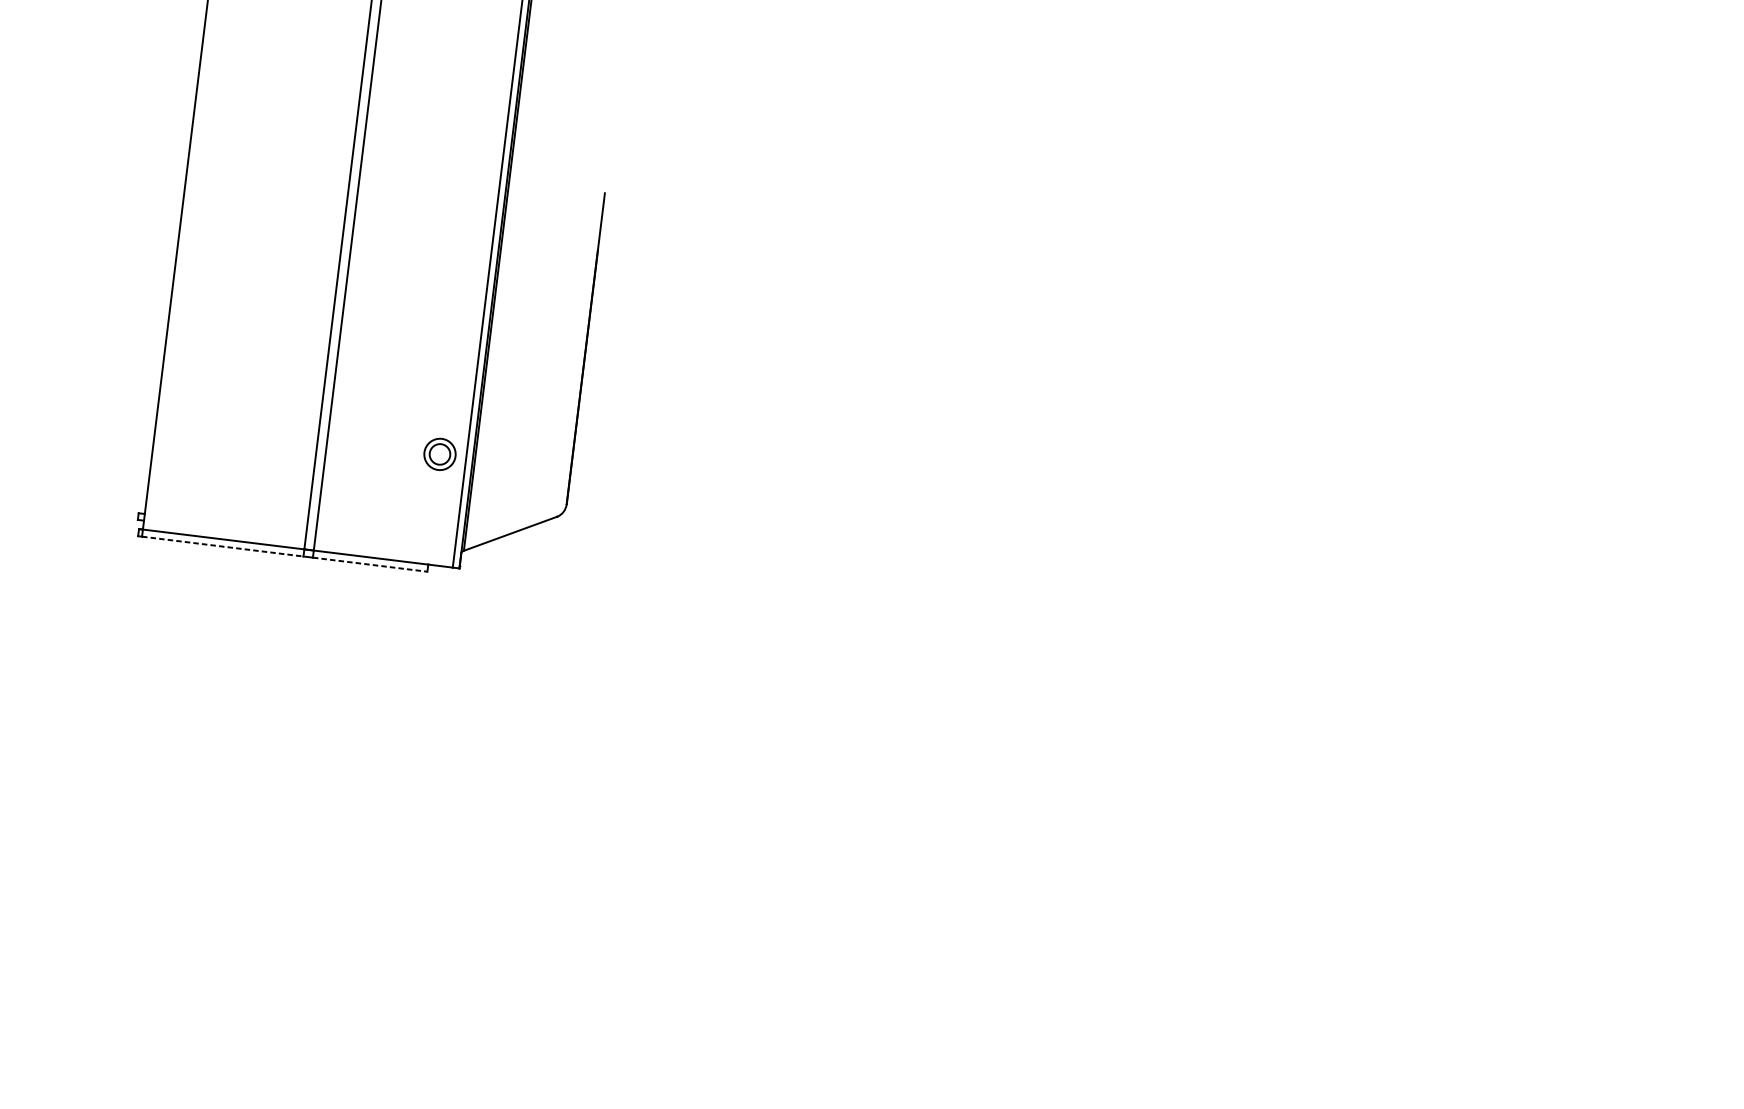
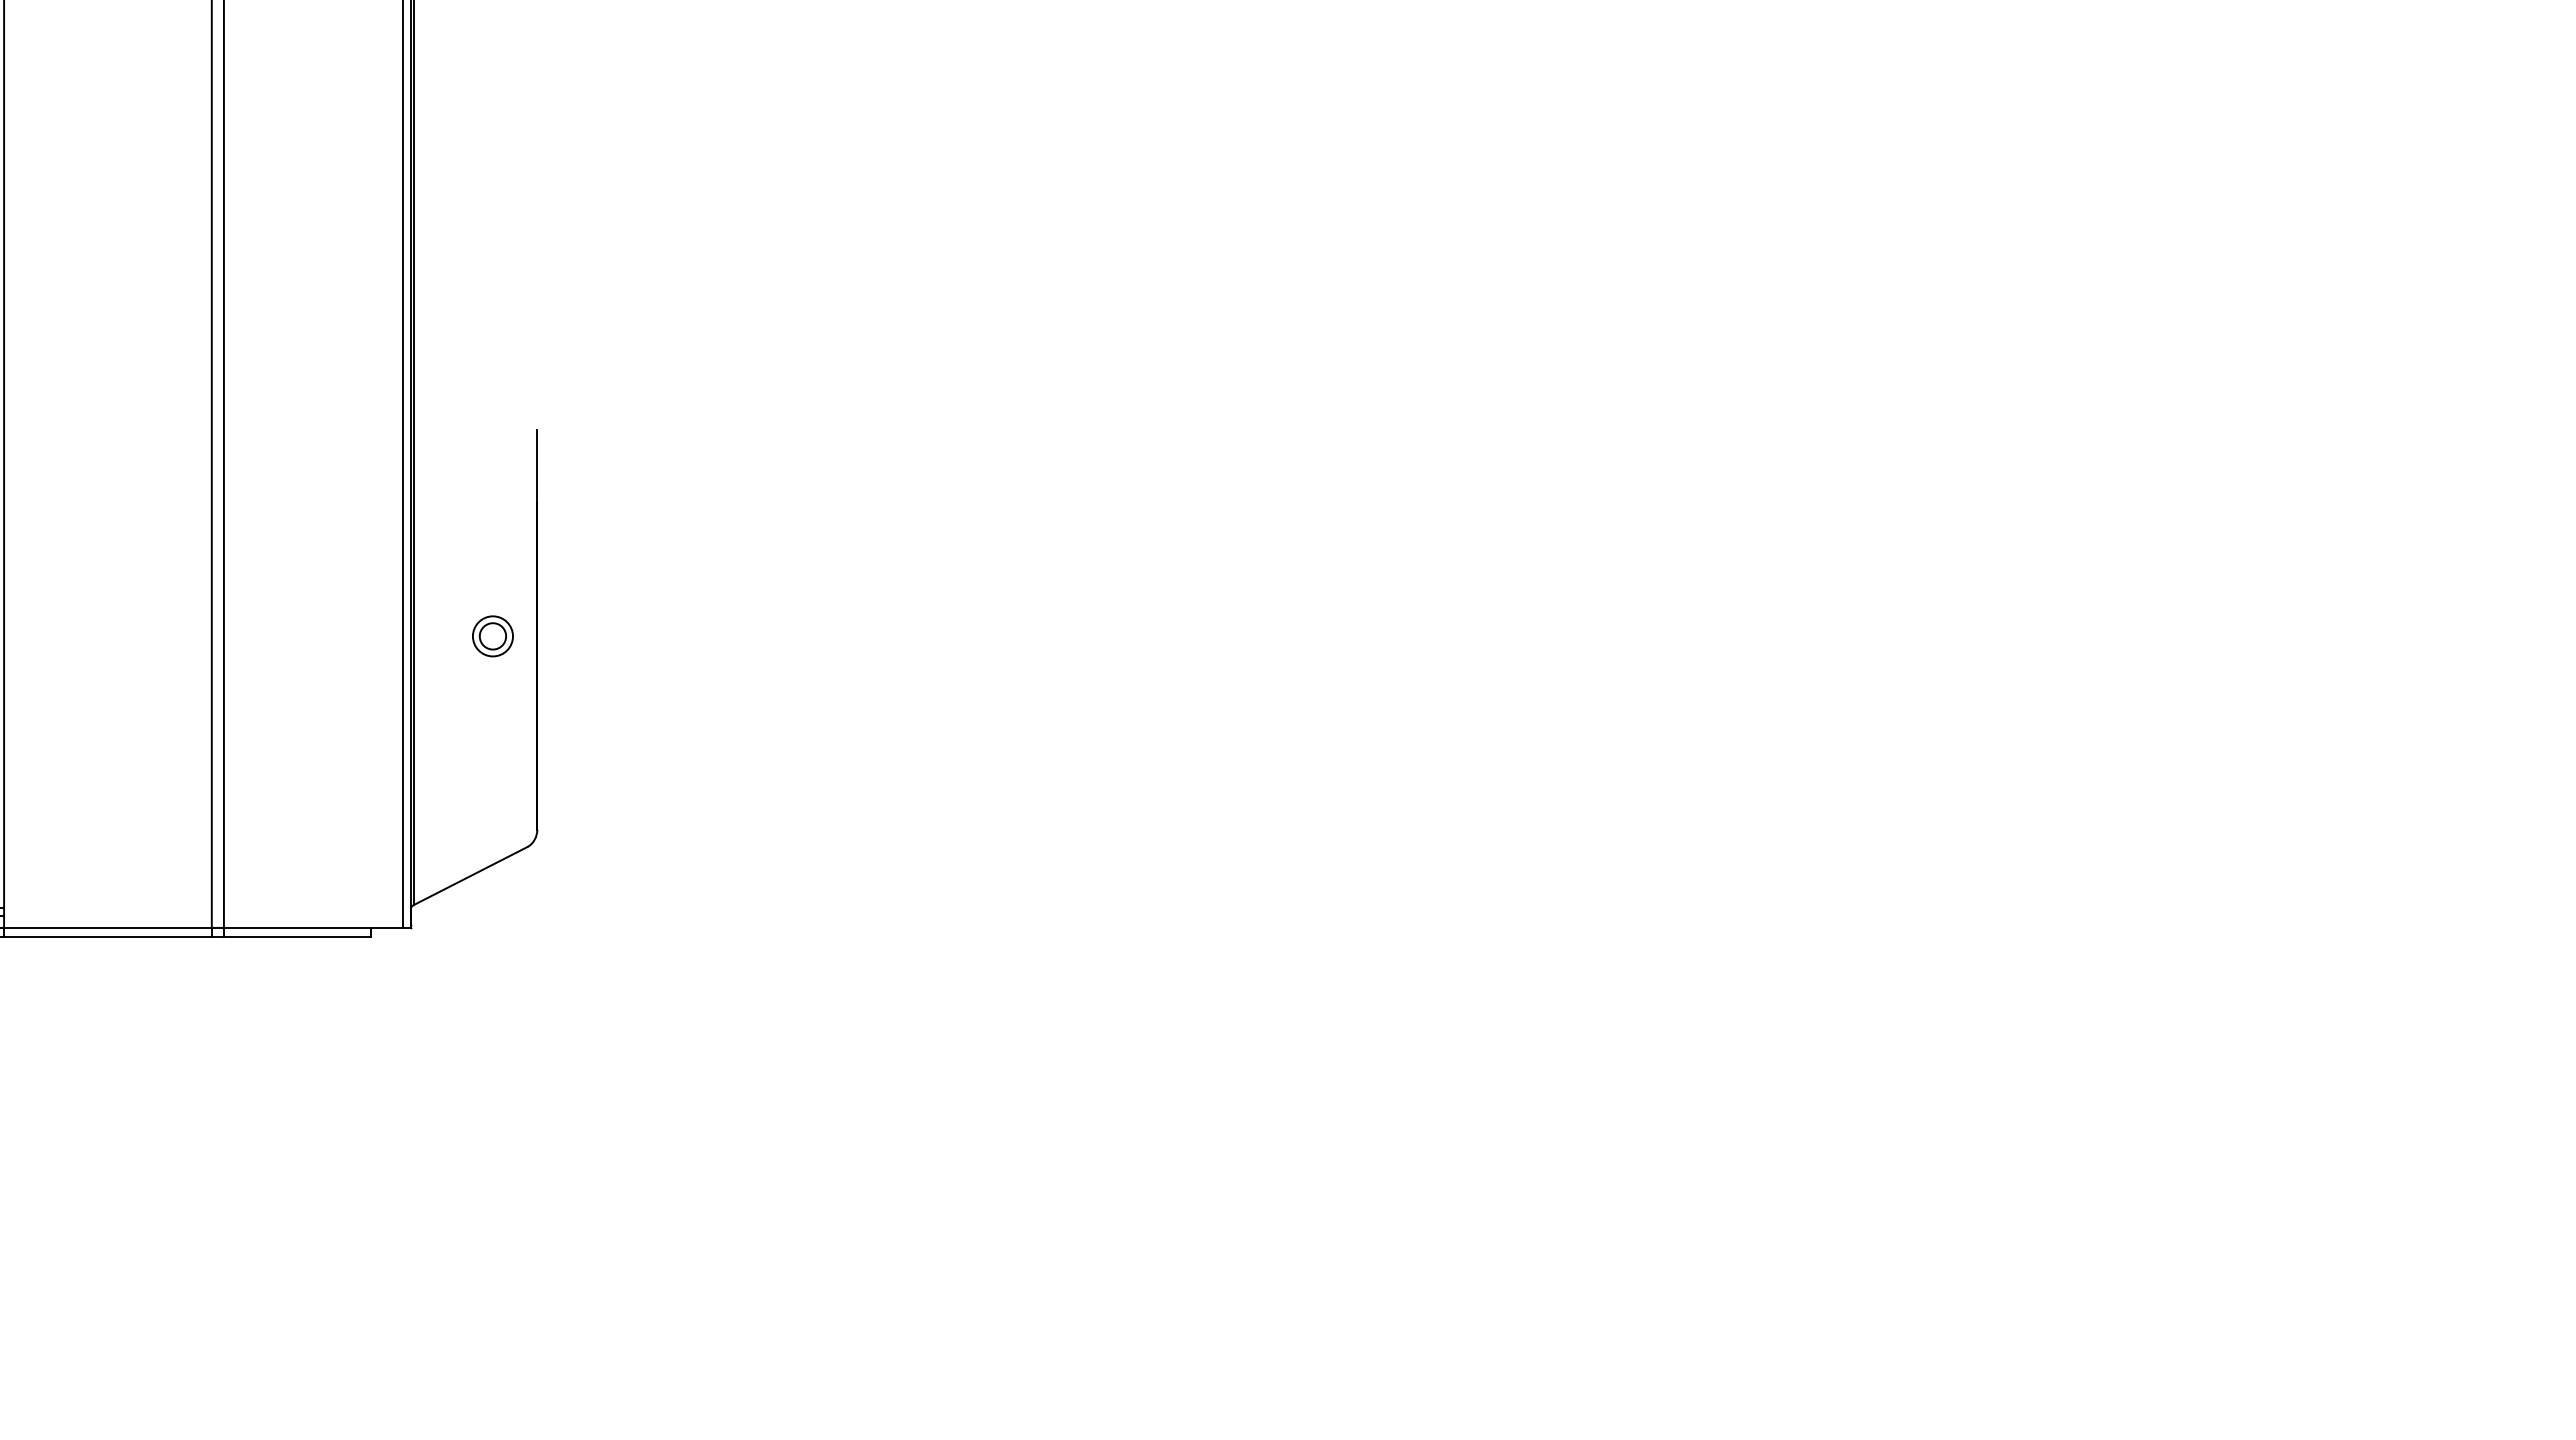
part: (439, 454) -> (492, 636), moved
line: (222, 546) -> (107, 937), dashed -> solid
line: (370, 565) -> (297, 937), dashed -> solid

